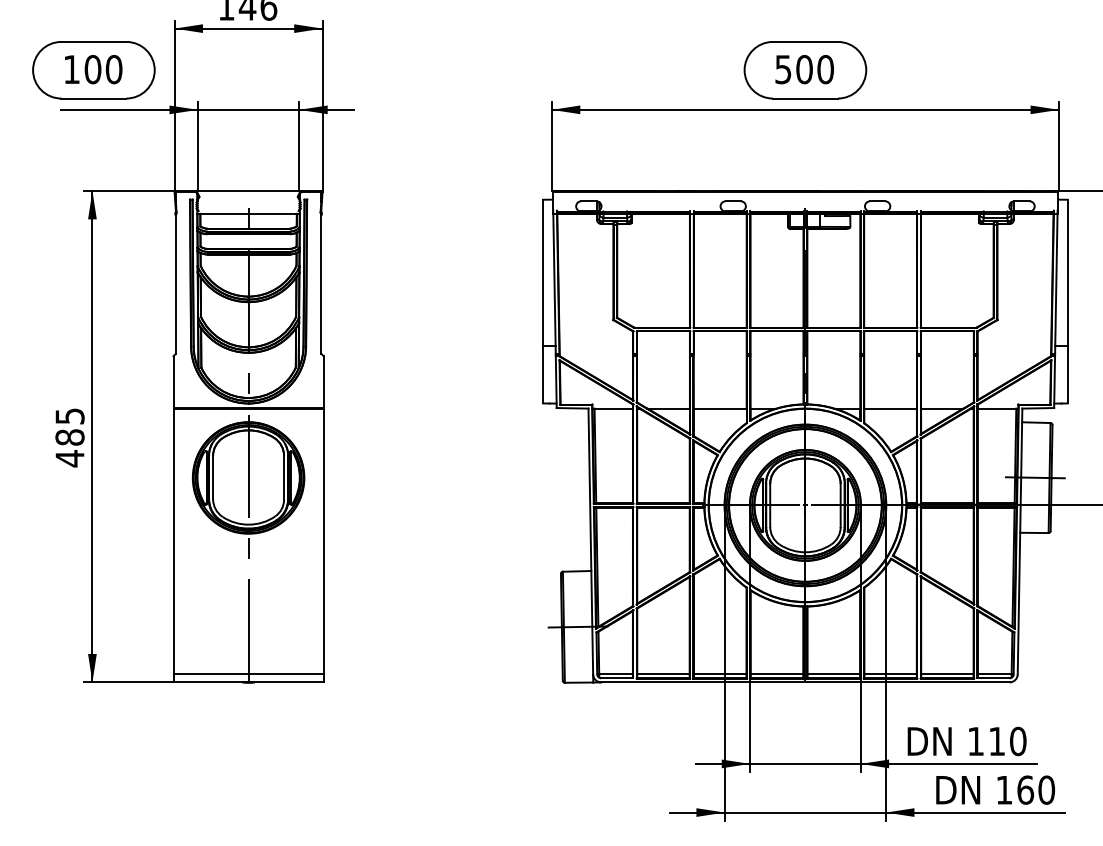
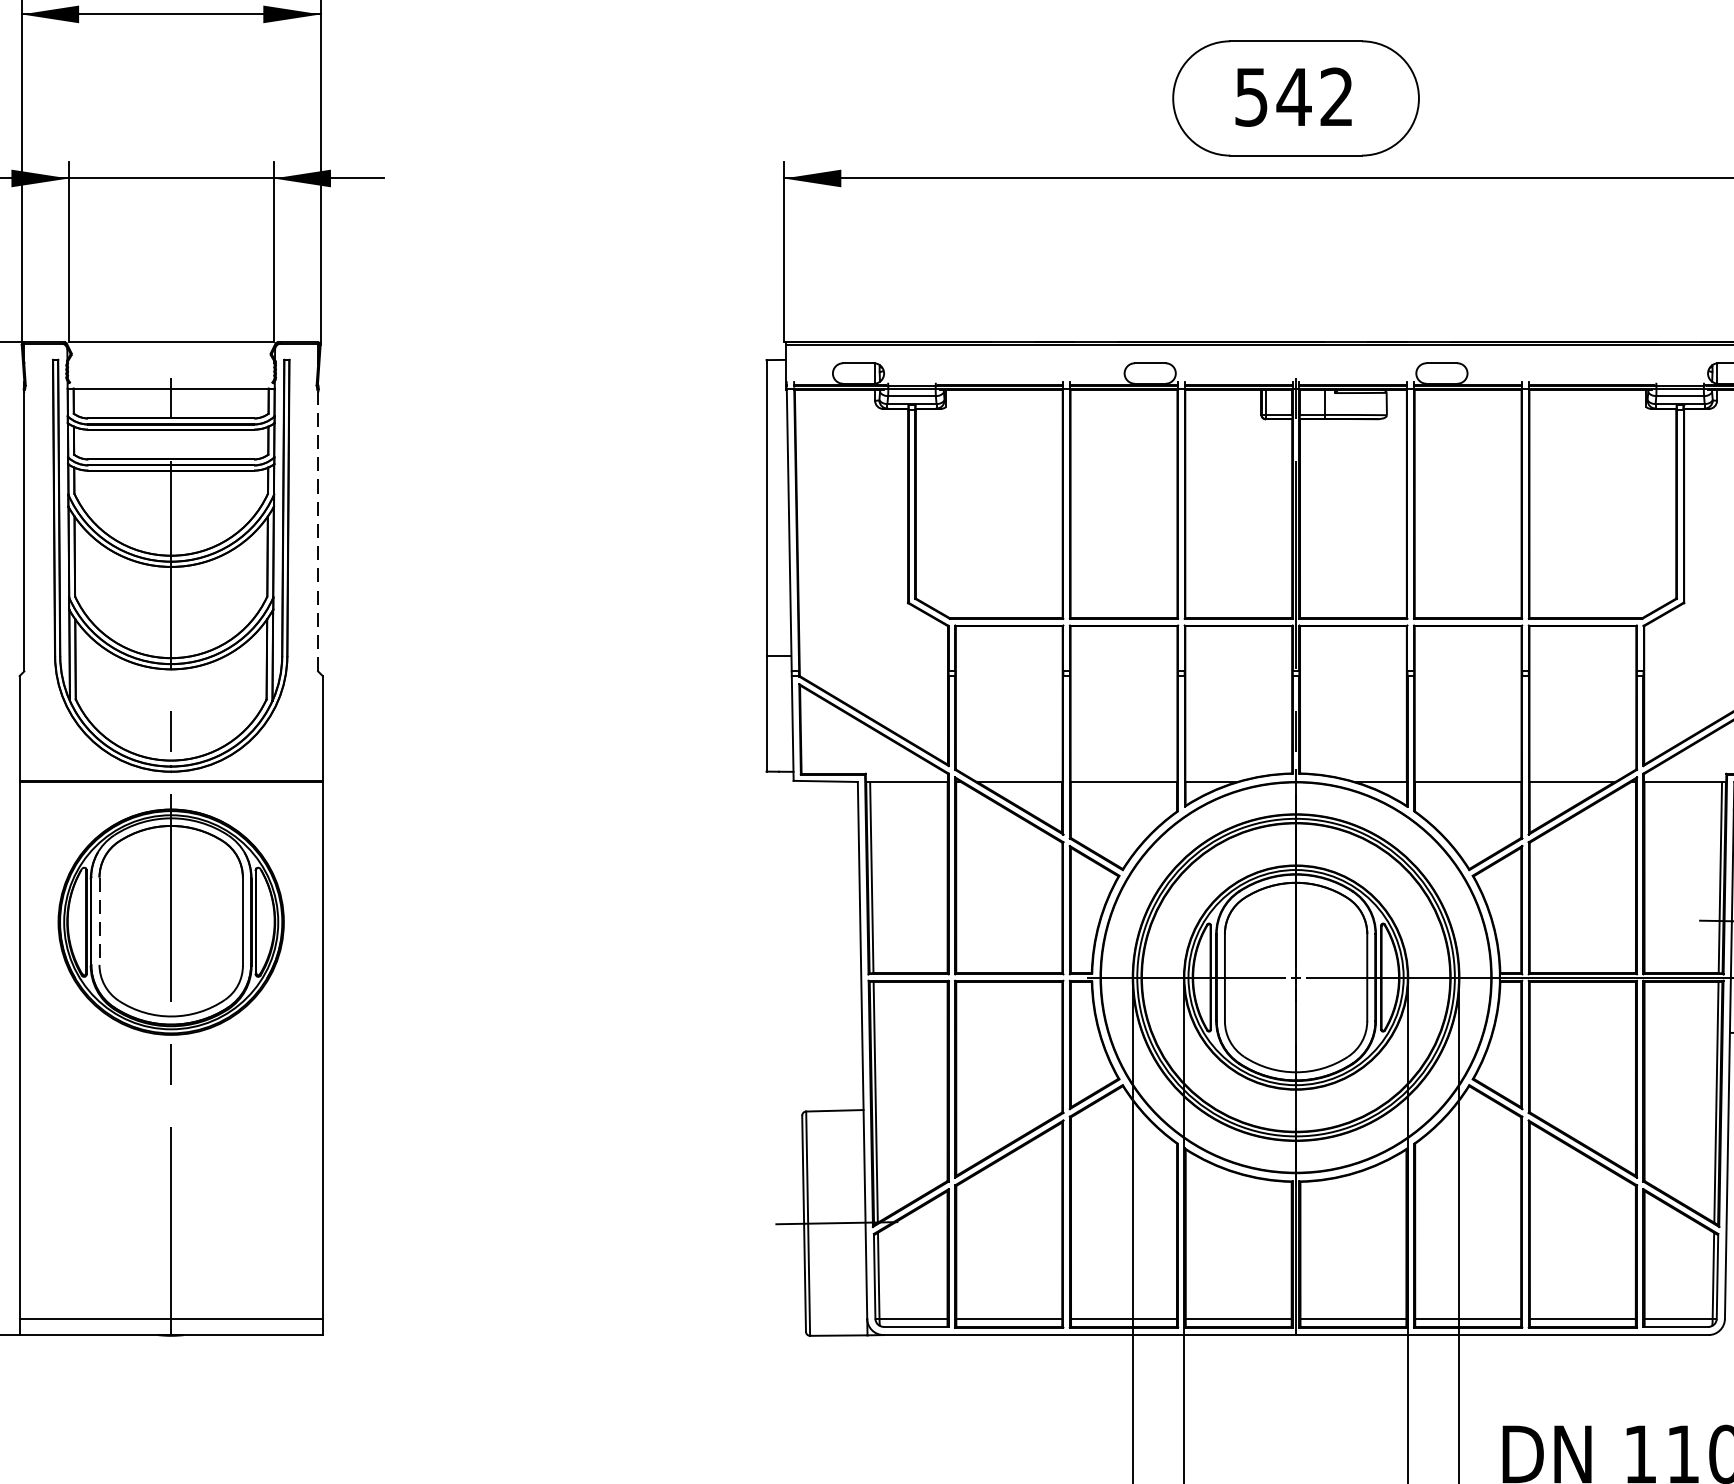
text: (814, 69) -> (1314, 96), 500 -> 542
line: (321, 284) -> (318, 531), solid -> dashed
line: (213, 477) -> (100, 921), solid -> dashed

